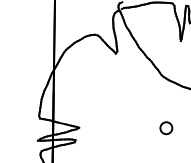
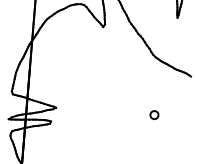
circle: (166, 128) -> (154, 115), size x0.6

